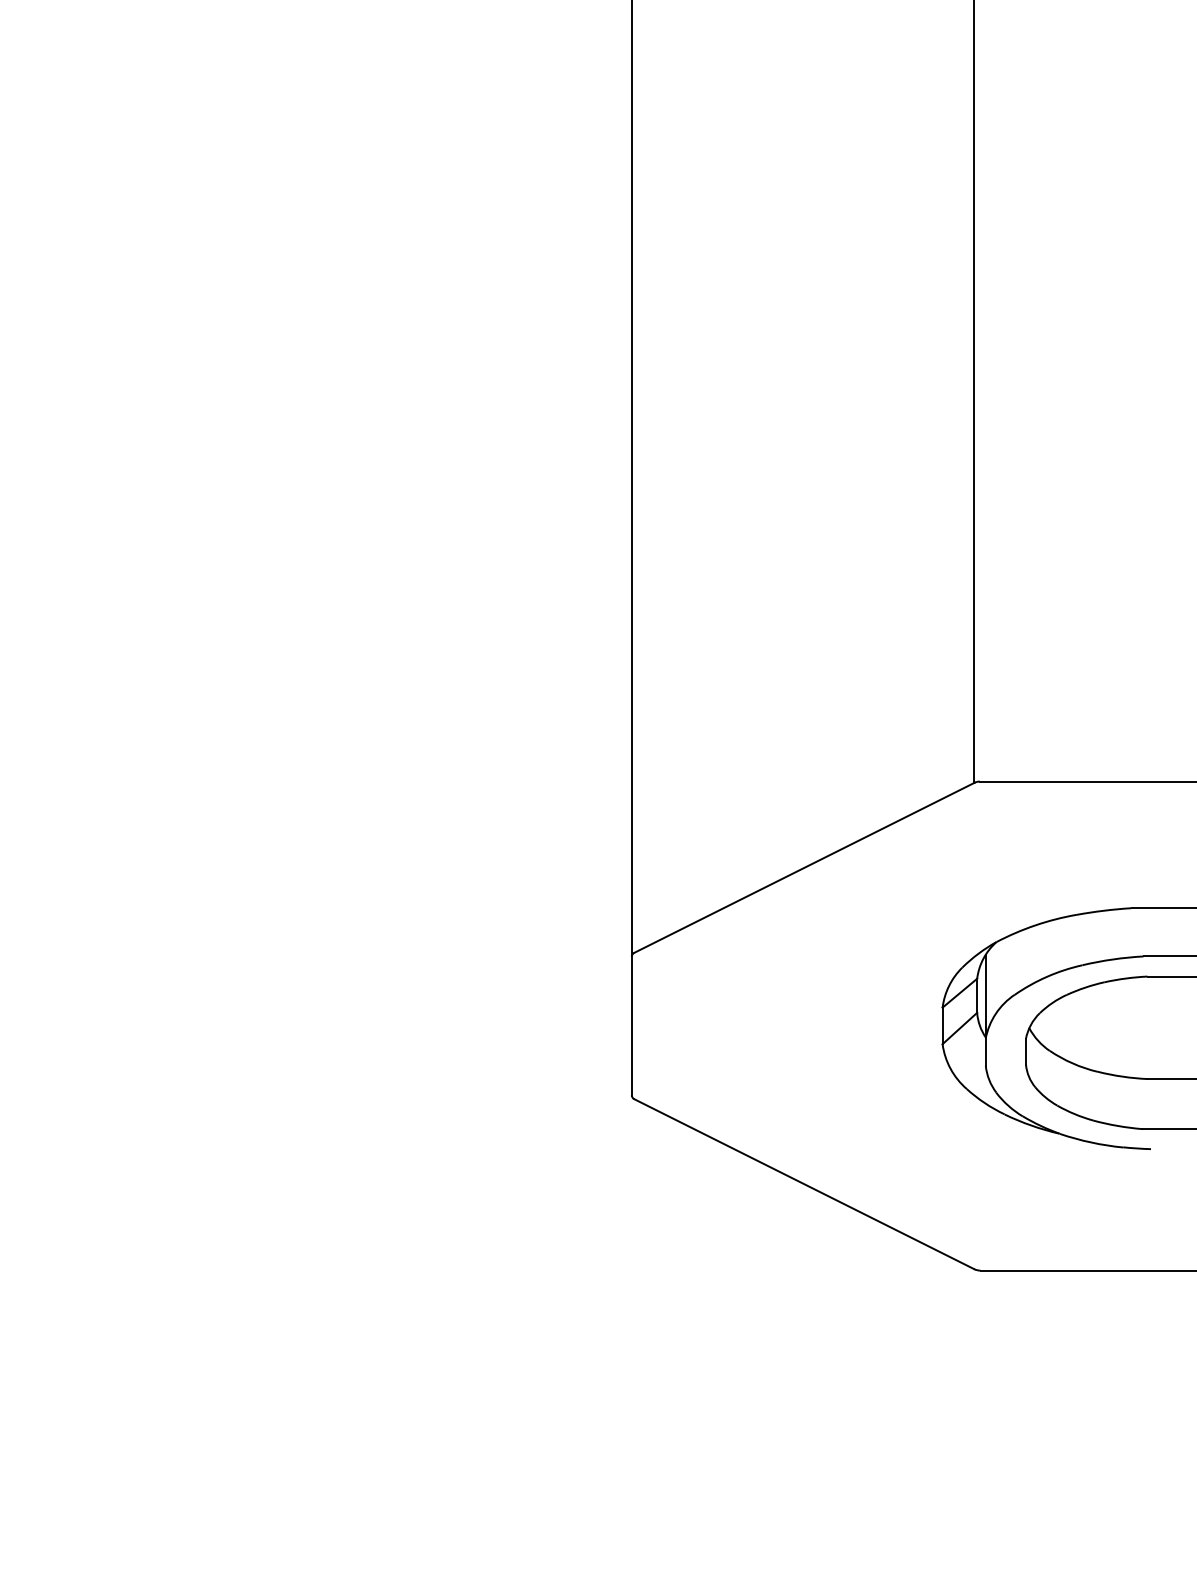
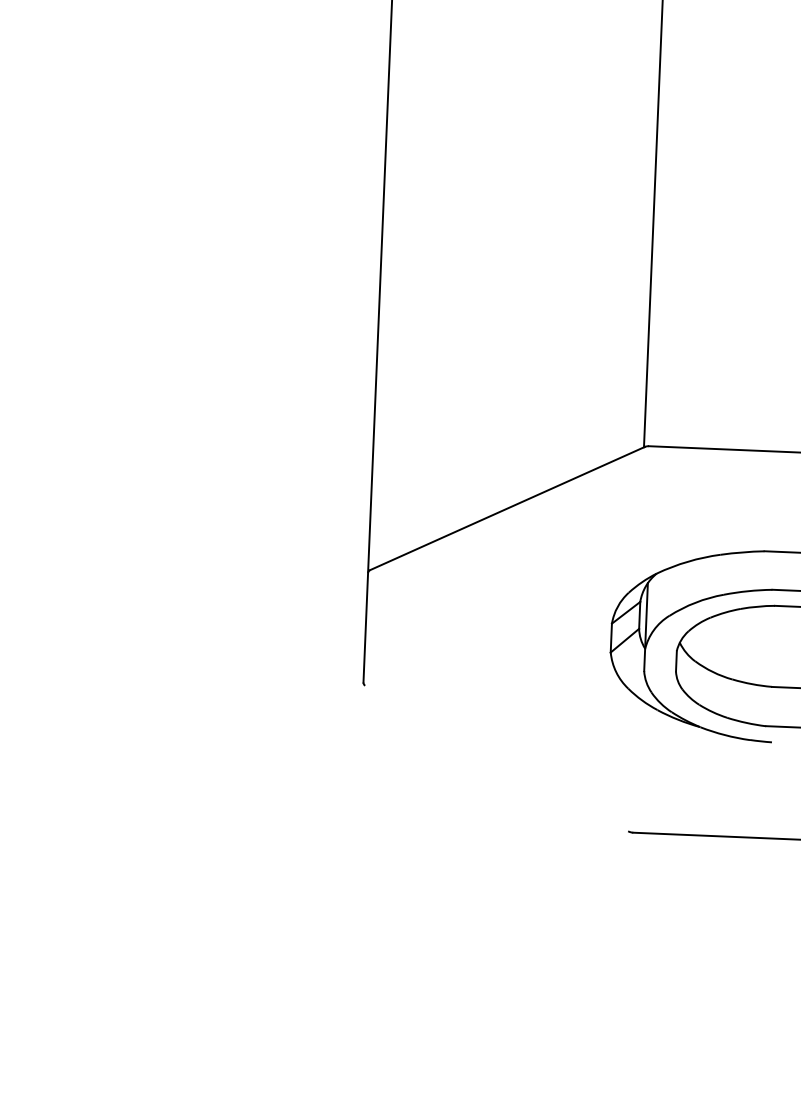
line: (803, 1184) -> (496, 758), removed

